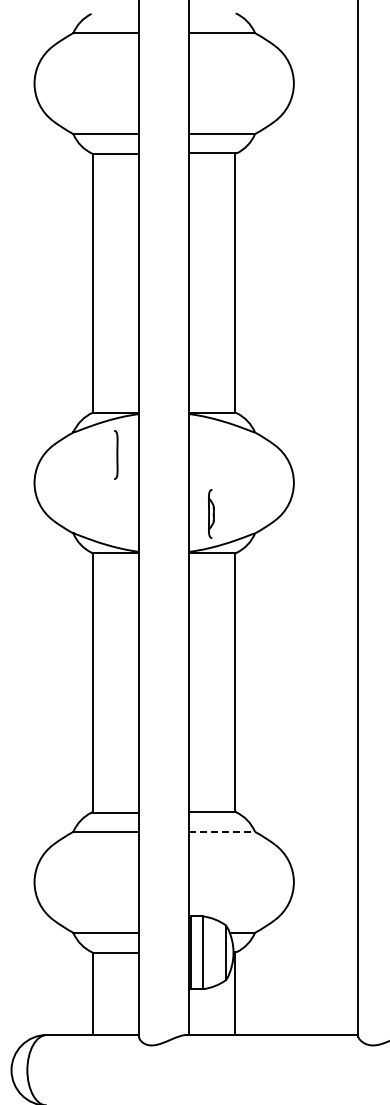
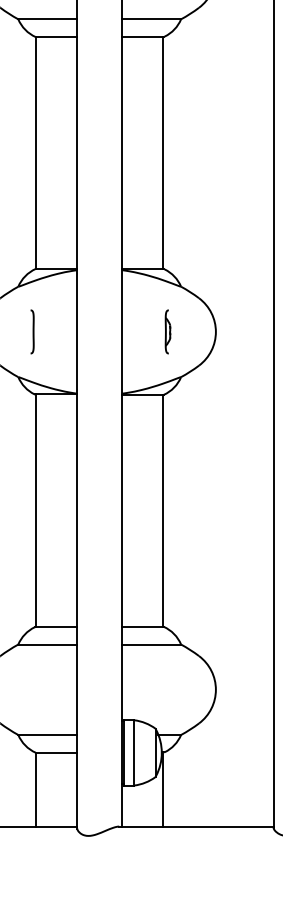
line: (116, 454) -> (32, 331), moved
part: (211, 513) -> (168, 331), moved
line: (222, 831) -> (151, 644), dashed -> solid

